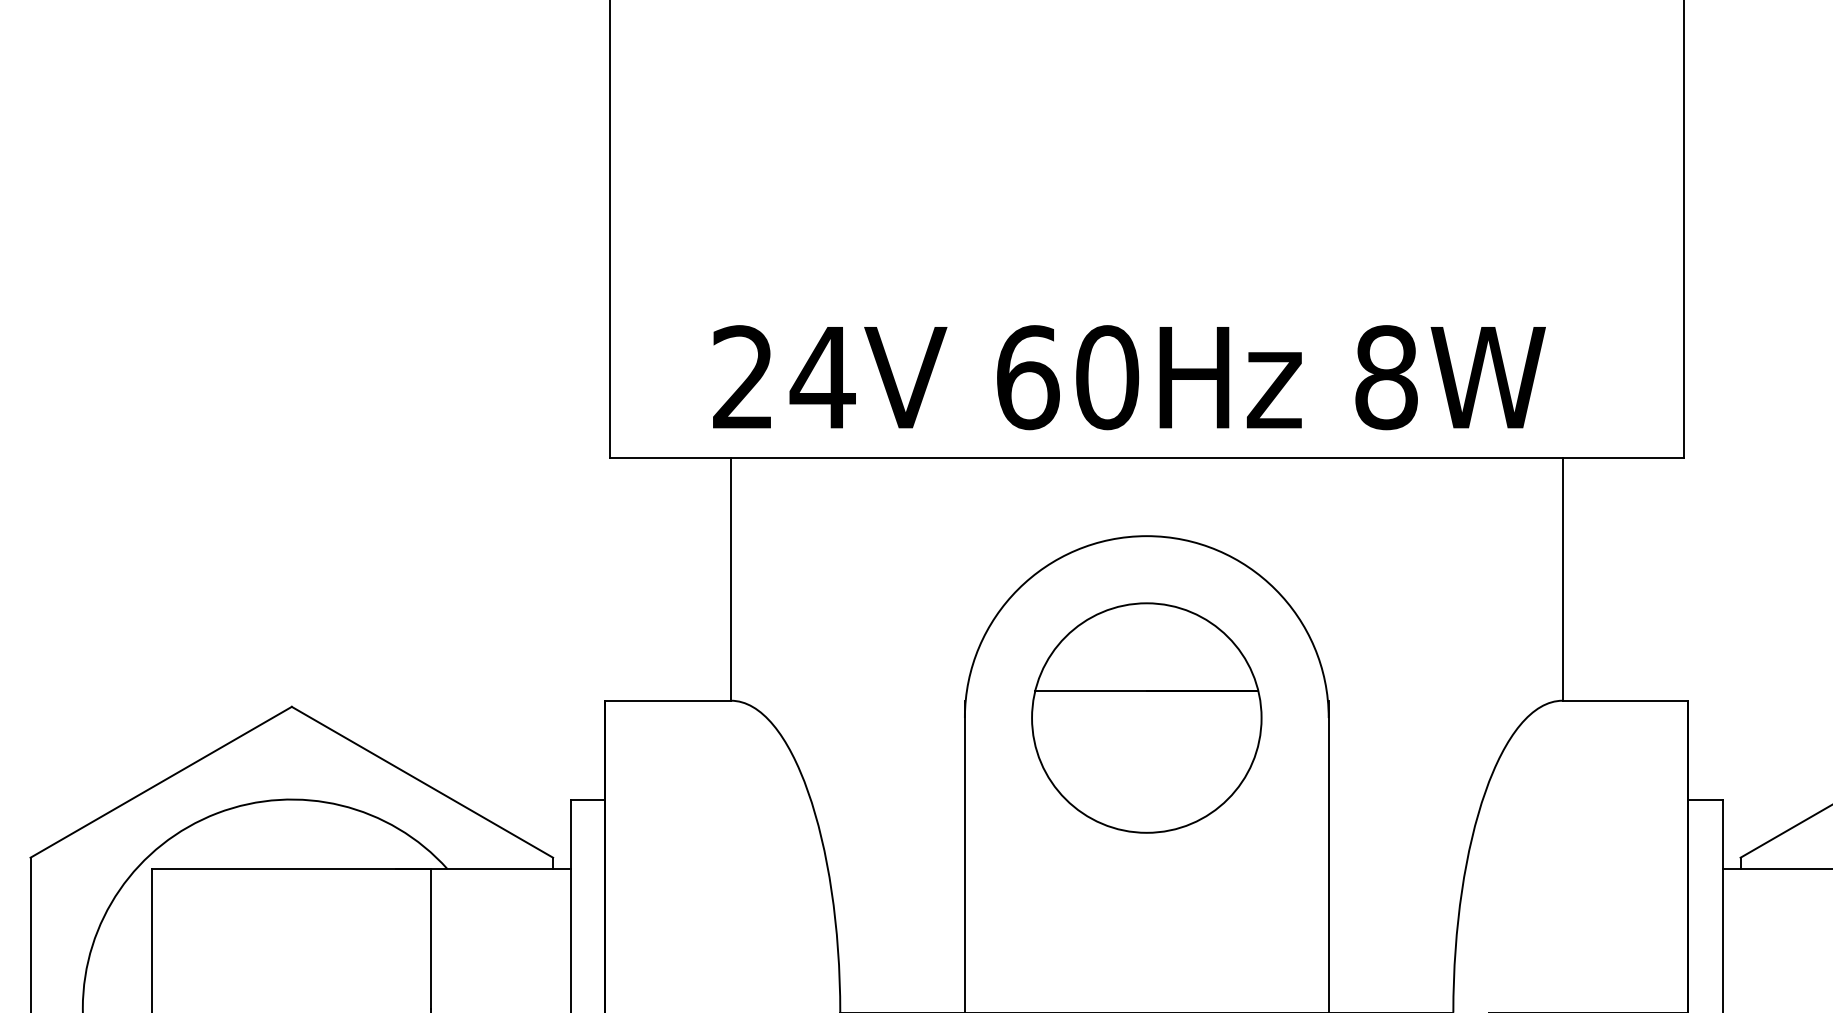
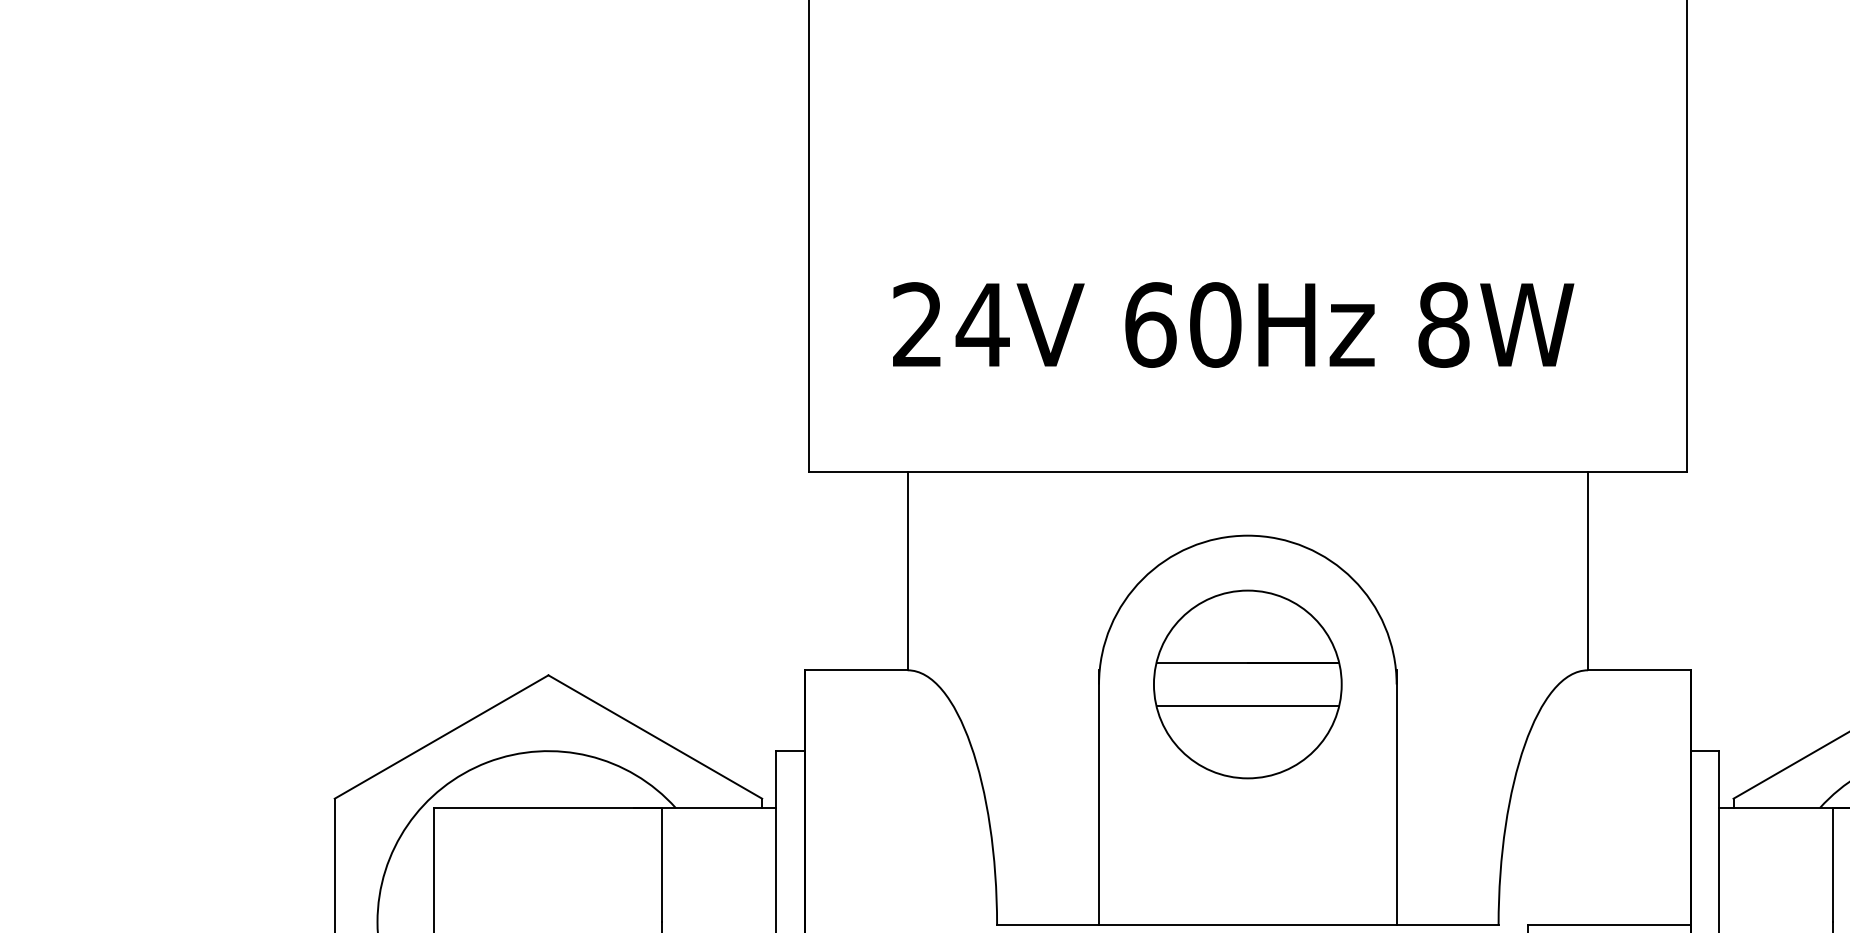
text: (1129, 377) -> (1233, 324), moved
line: (1146, 744) -> (1247, 706), added

